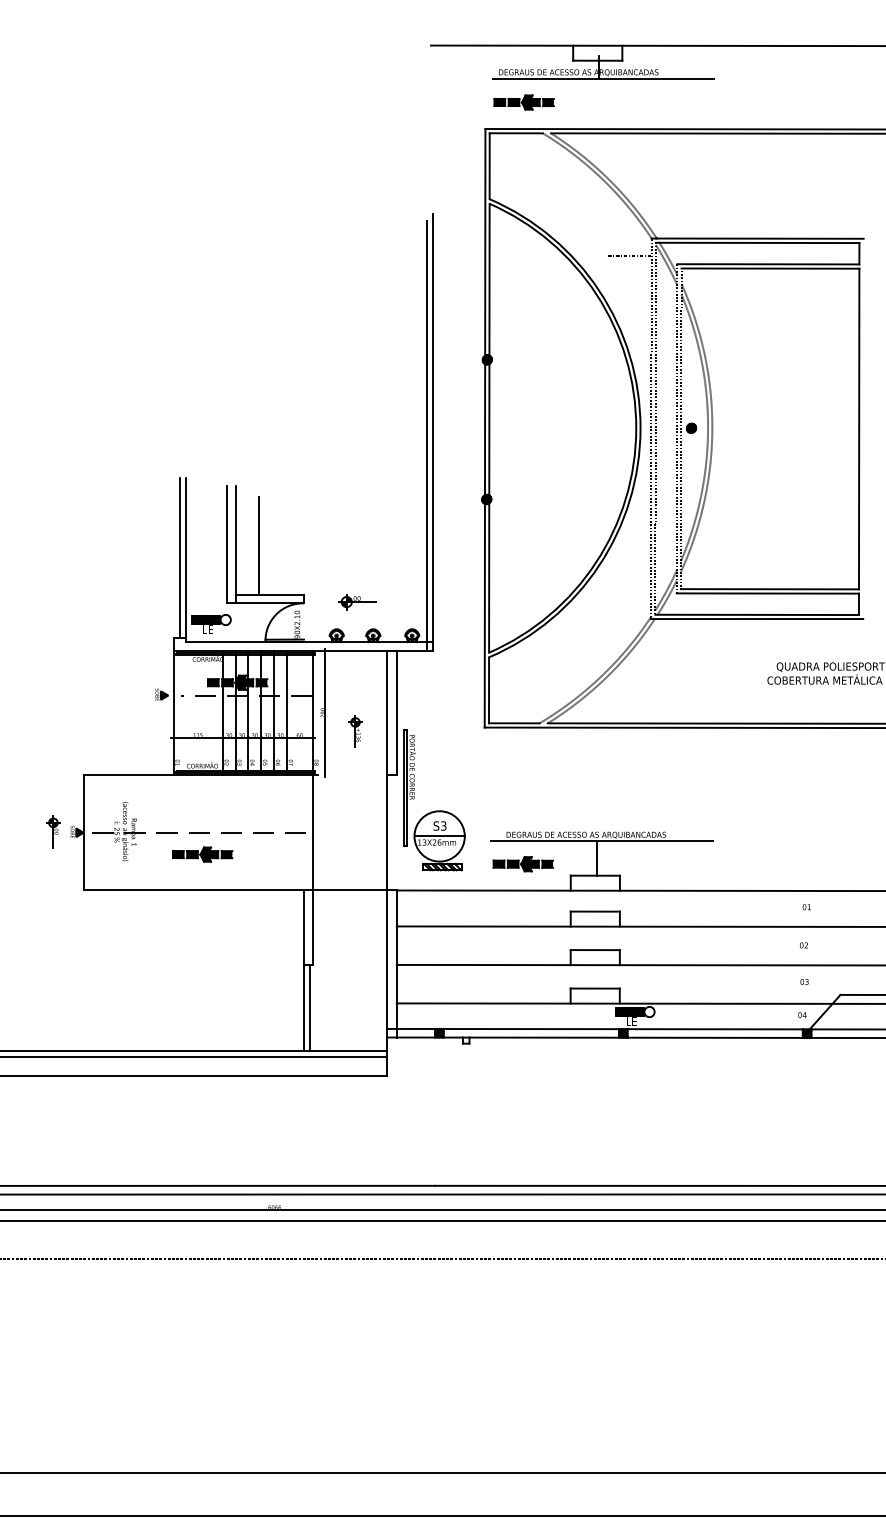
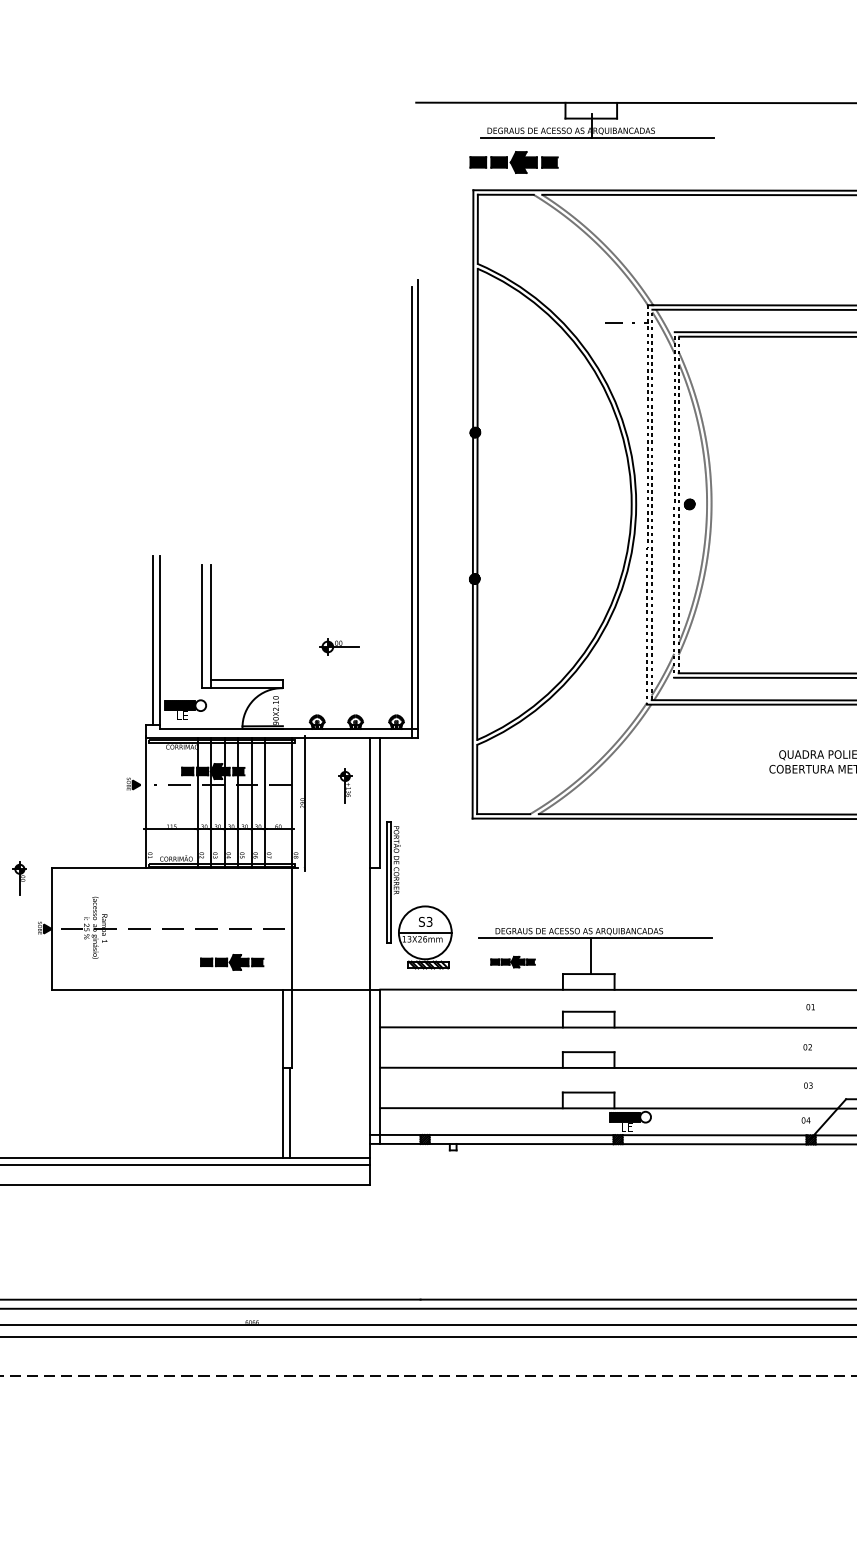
part: (523, 102) -> (513, 162), size x1.4
line: (259, 545) -> (236, 627), removed
part: (357, 602) -> (339, 647), moved
part: (355, 731) -> (345, 785), moved
part: (53, 831) -> (19, 878), moved
part: (202, 854) -> (232, 962), moved
part: (522, 864) -> (512, 962), size x0.7

